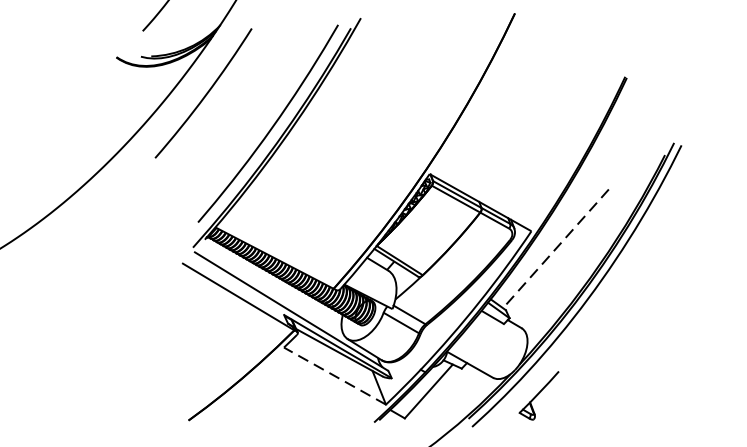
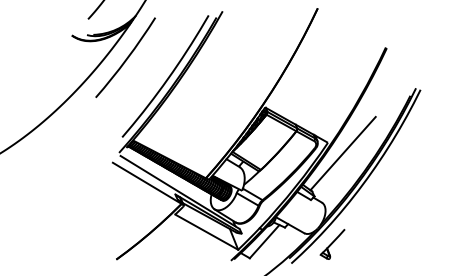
line: (554, 248) -> (342, 153), dashed -> solid
line: (334, 375) -> (206, 231), dashed -> solid

